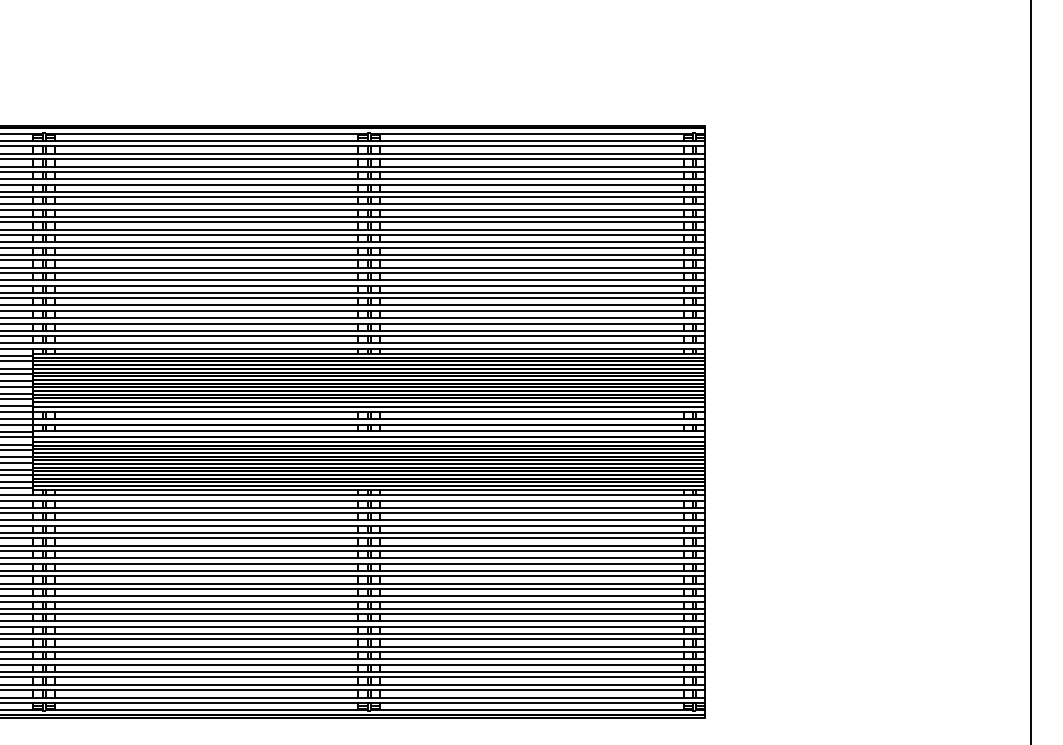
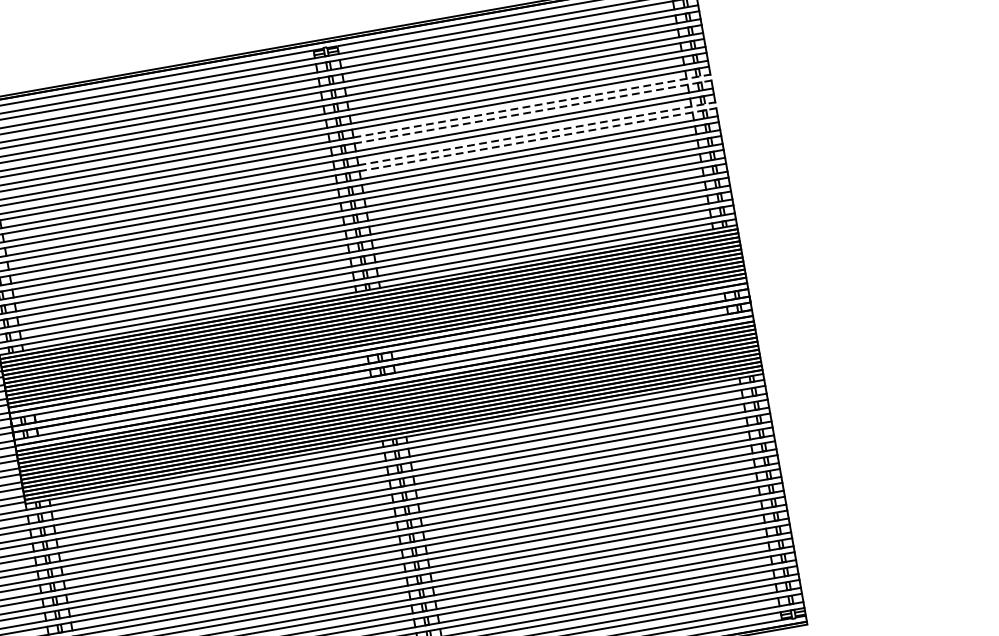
line: (705, 219) -> (711, 77), solid -> dashed
line: (705, 245) -> (716, 105), solid -> dashed

